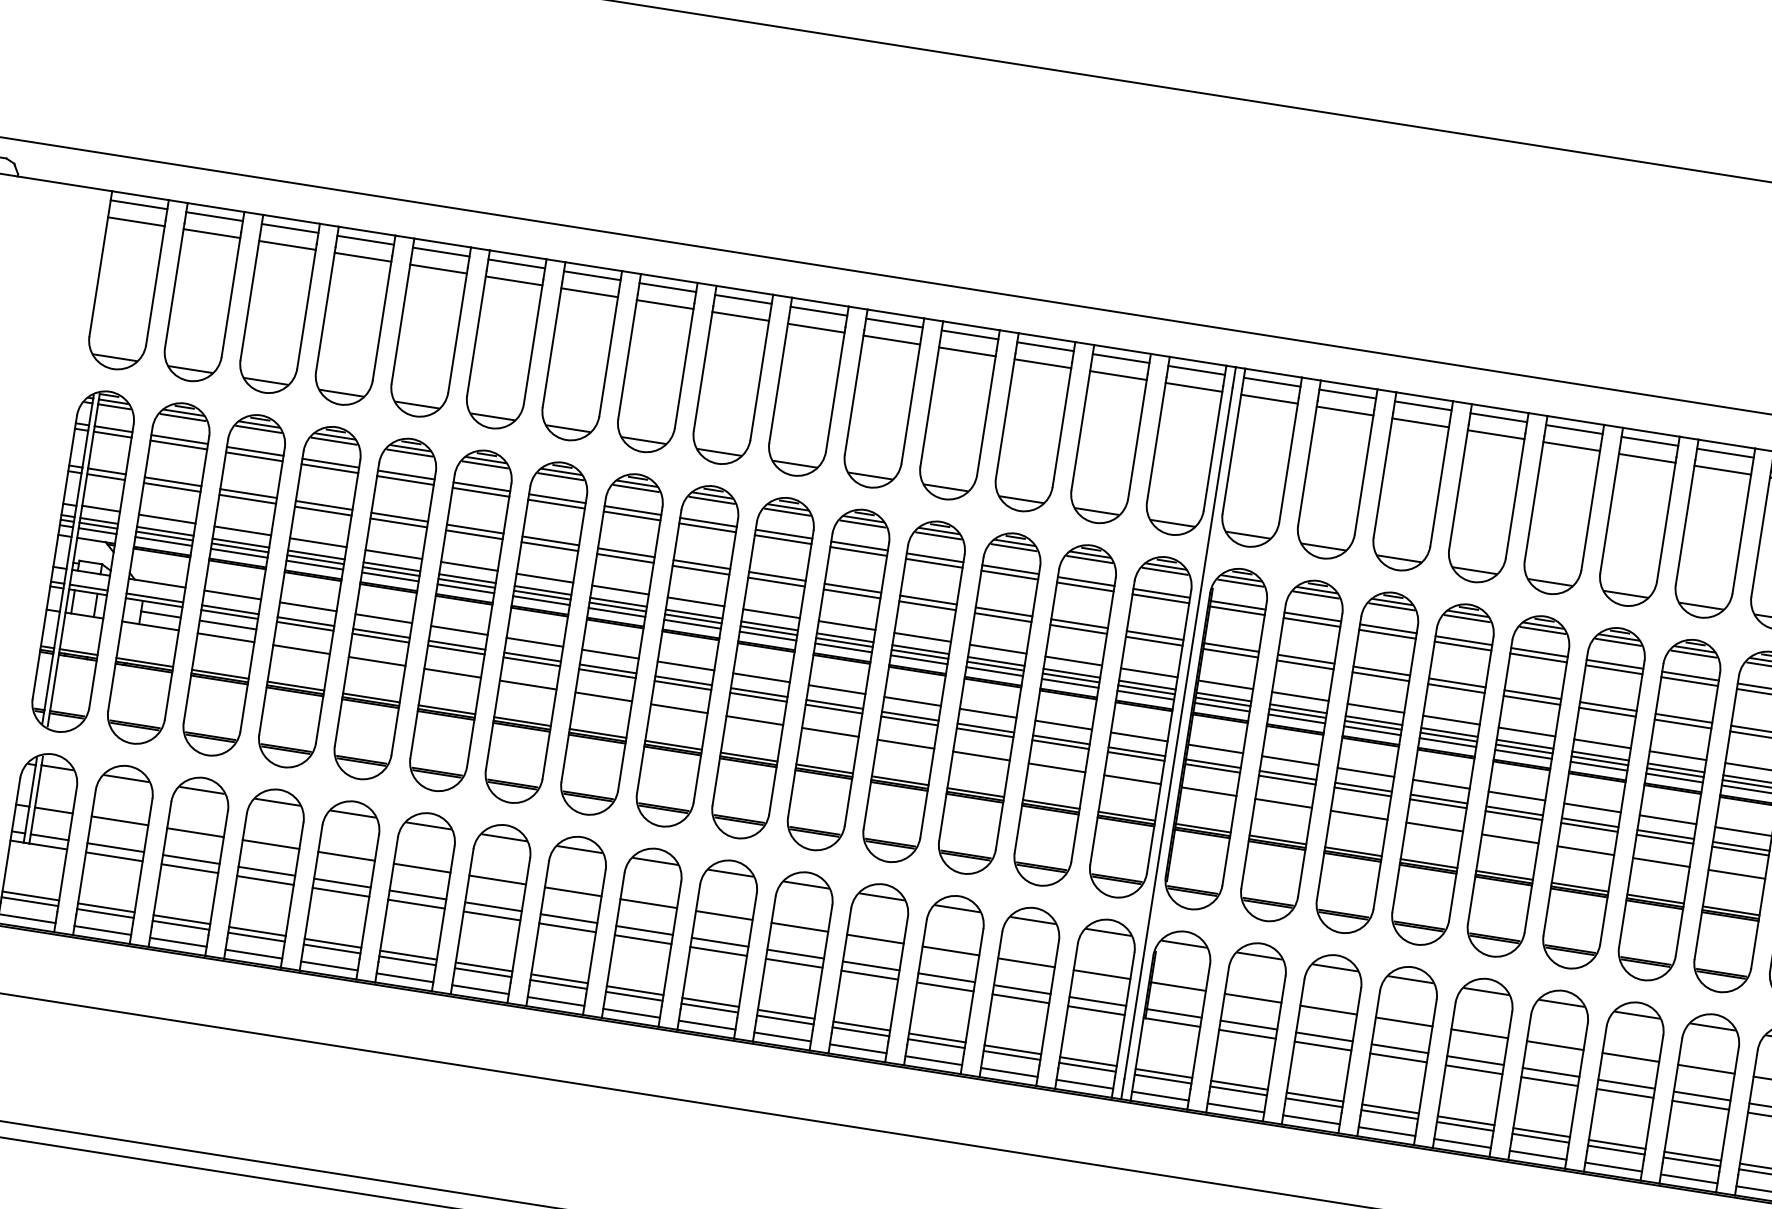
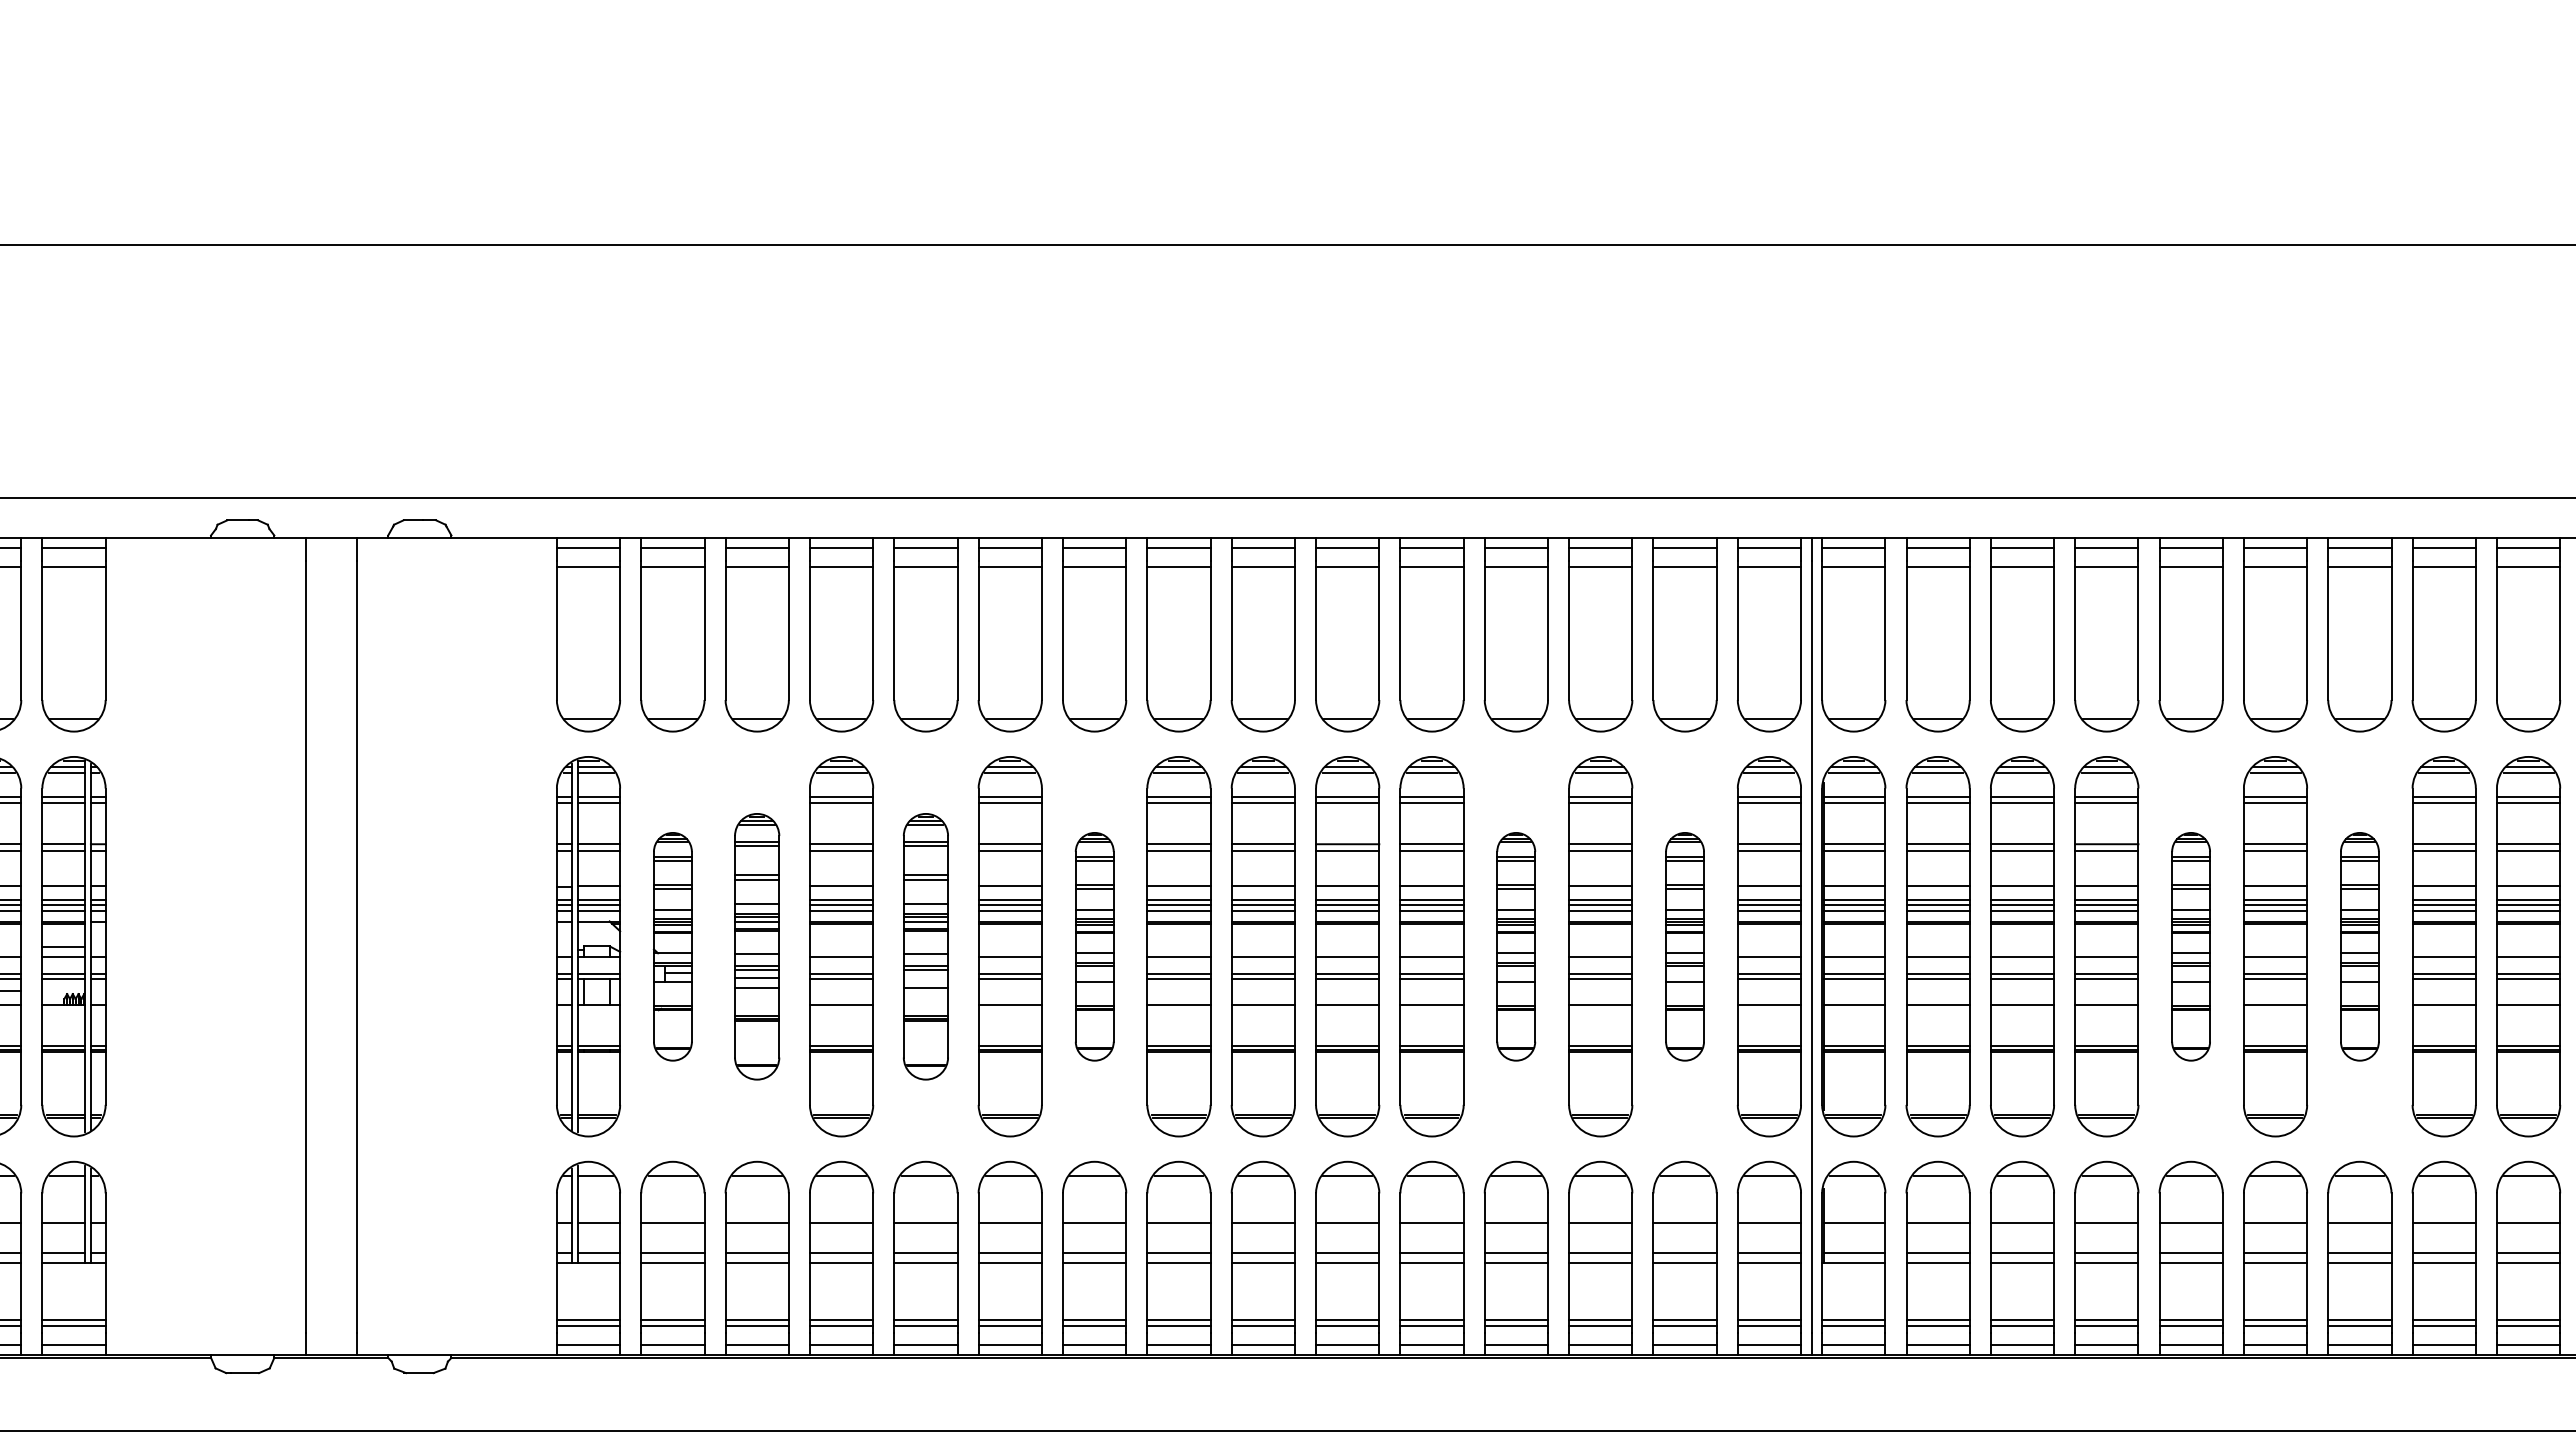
part: (158, 573) -> (672, 946), size x0.6
part: (233, 585) -> (756, 946), size x0.7
part: (385, 608) -> (925, 946), size x0.7
part: (536, 632) -> (1094, 946), size x0.6
part: (913, 691) -> (1515, 946), size x0.6
part: (1064, 715) -> (1684, 946), size x0.6
part: (1517, 786) -> (2190, 946), size x0.6
part: (1669, 809) -> (2359, 946), size x0.6

